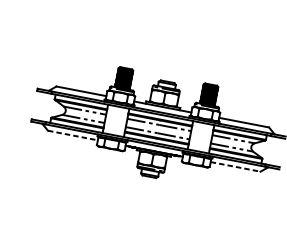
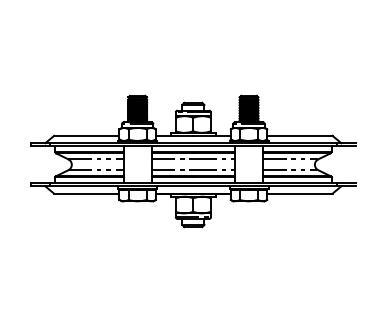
line: (72, 135) -> (86, 193), dashed -> solid
line: (235, 166) -> (299, 193), dashed -> solid

